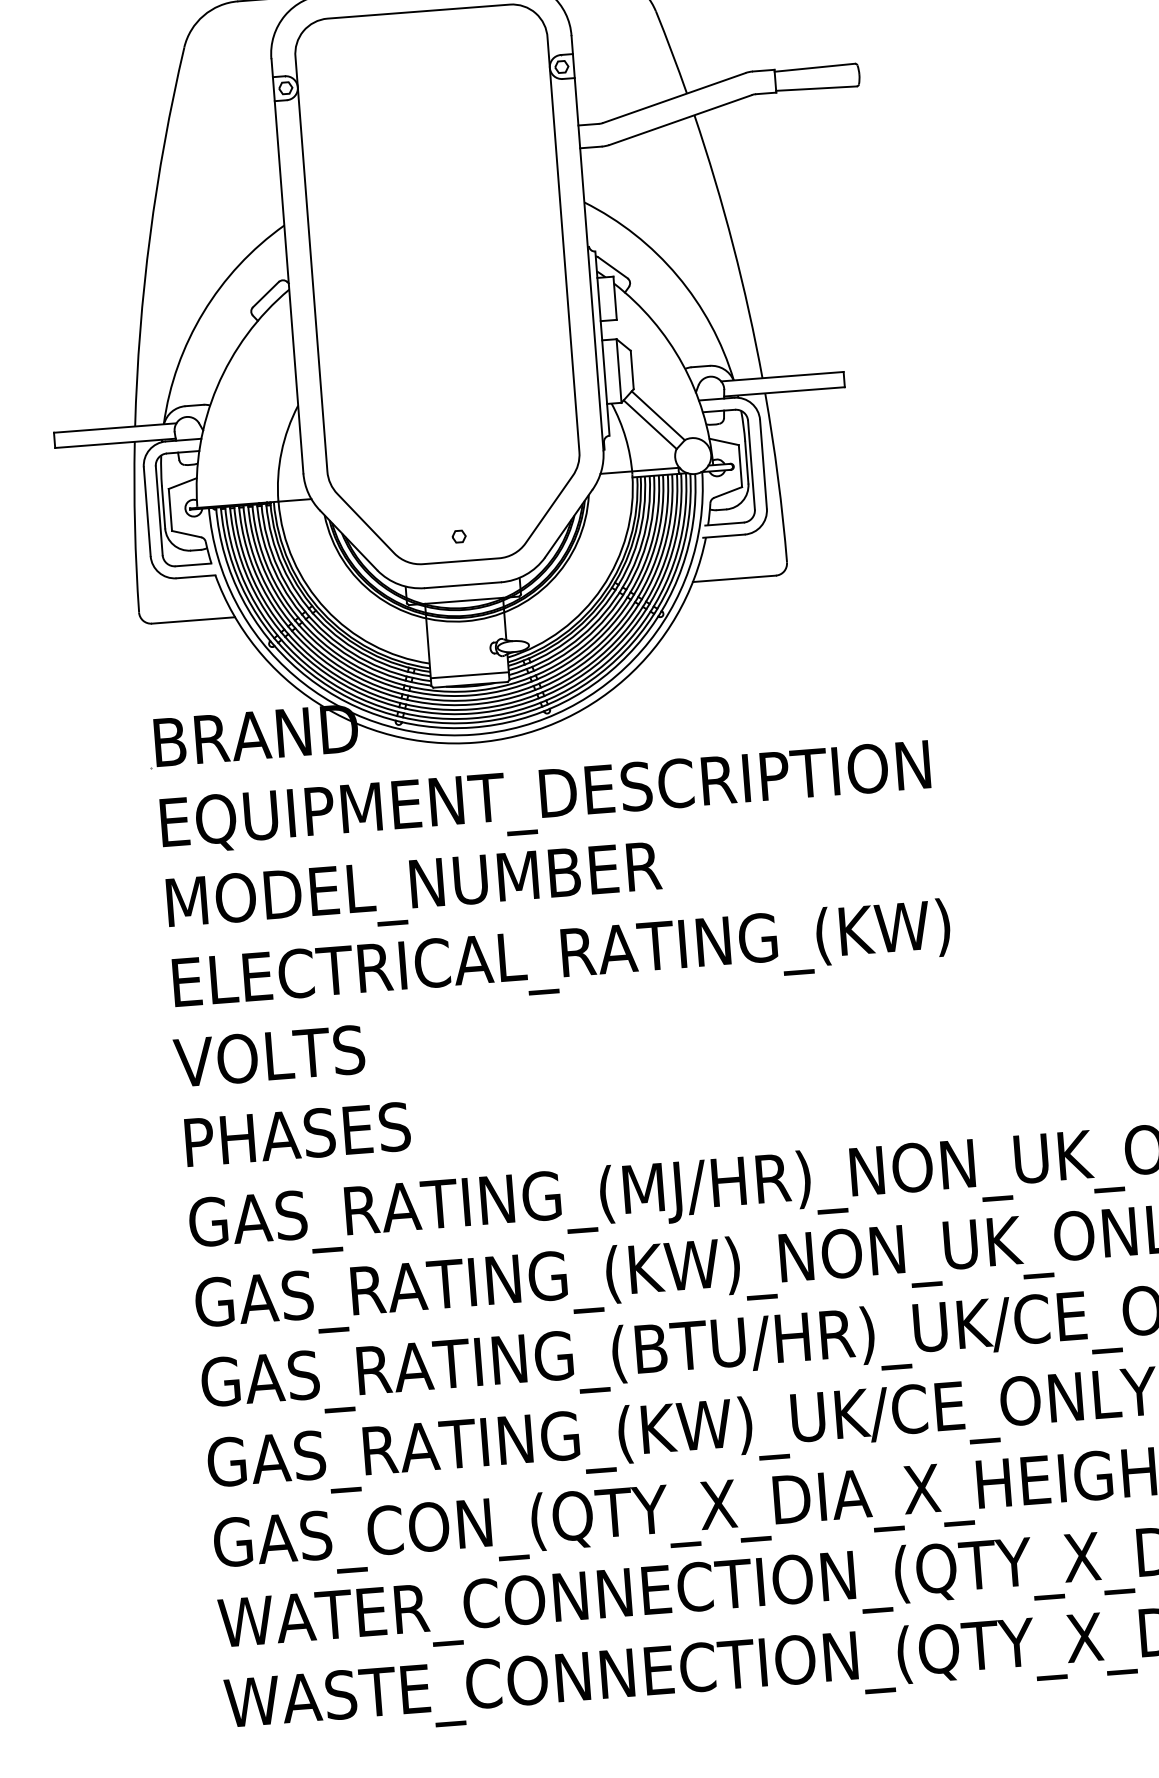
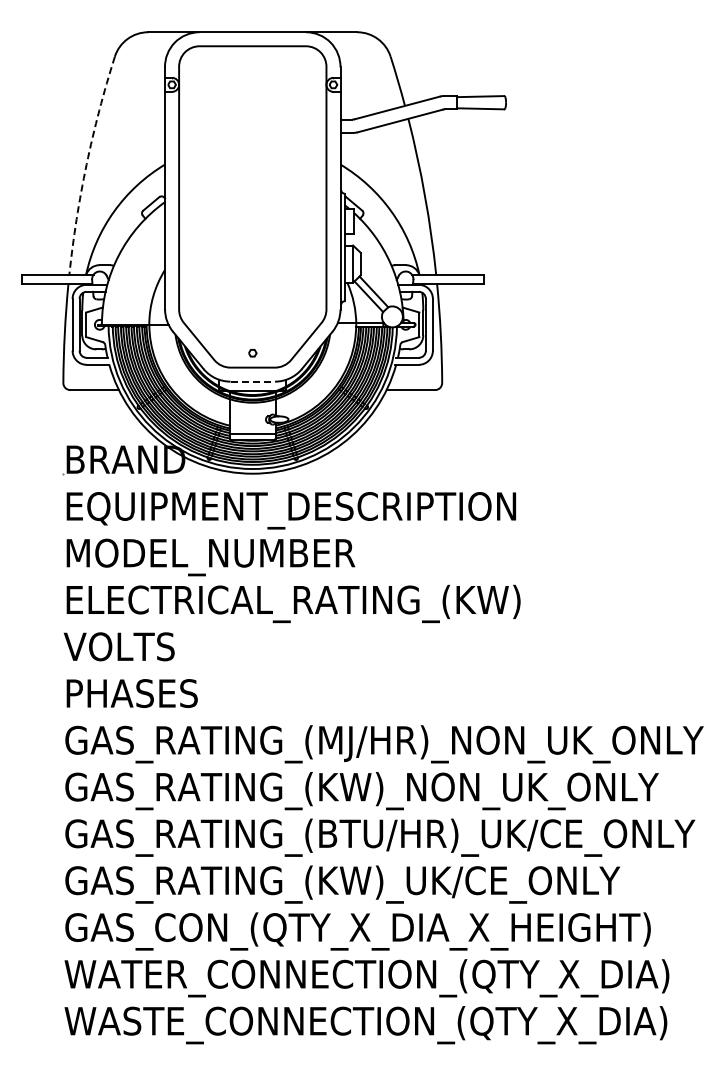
arc: (149, 235) -> (86, 164), solid -> dashed
line: (464, 584) -> (253, 381), solid -> dashed

